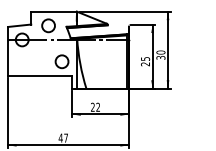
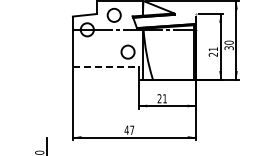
text: (145, 59) -> (213, 49), 25 -> 21
line: (40, 75) -> (105, 66), solid -> dashed
text: (97, 107) -> (164, 98), 22 -> 21

